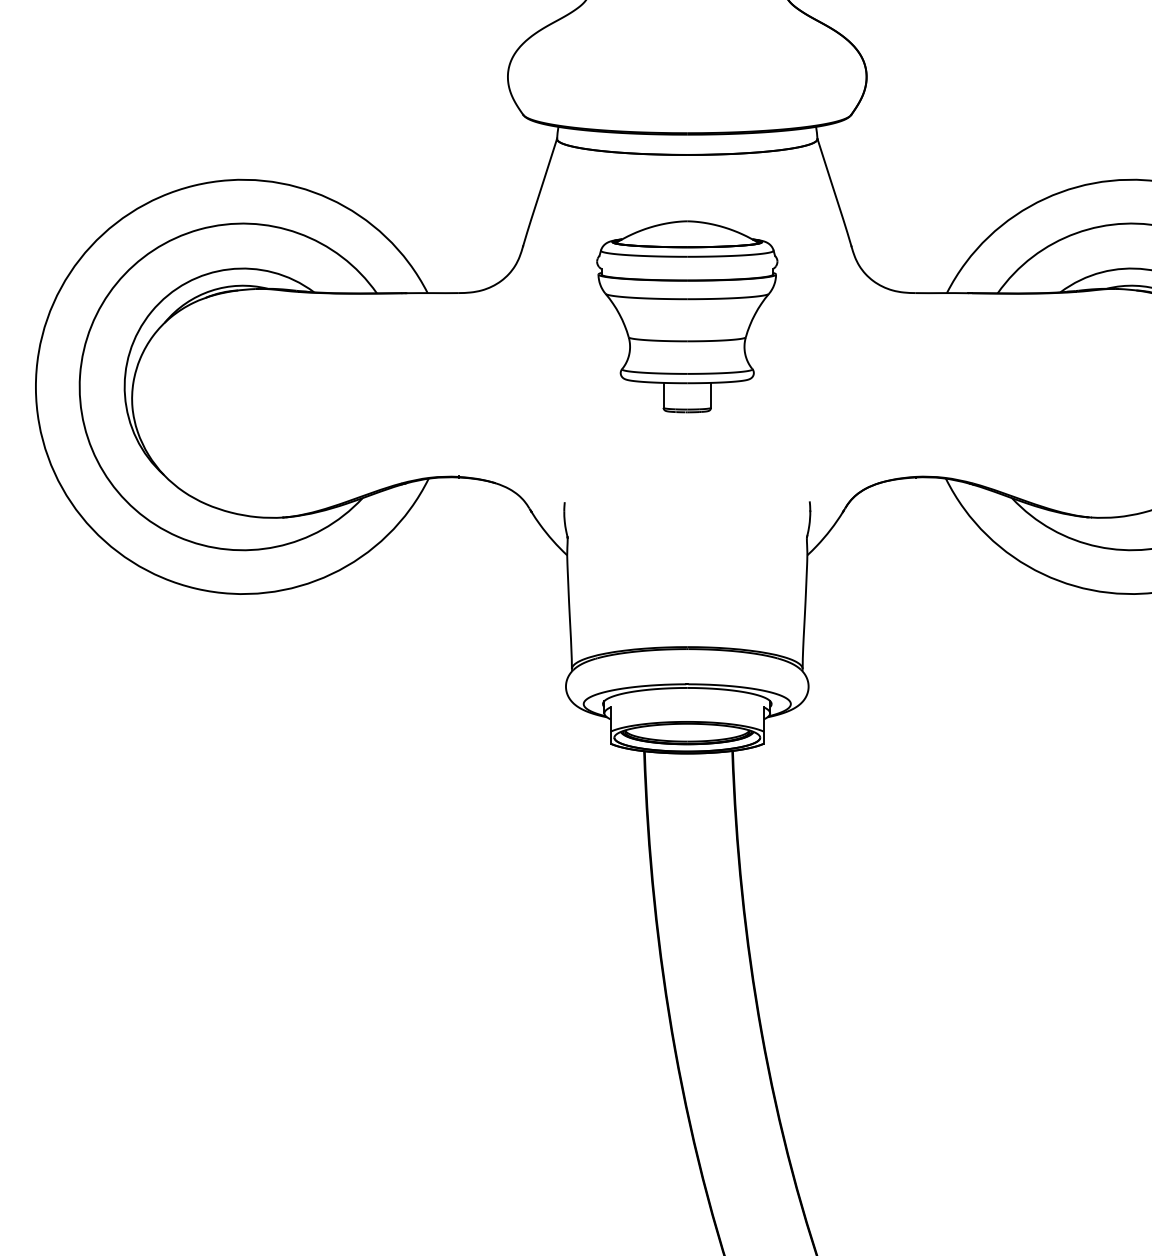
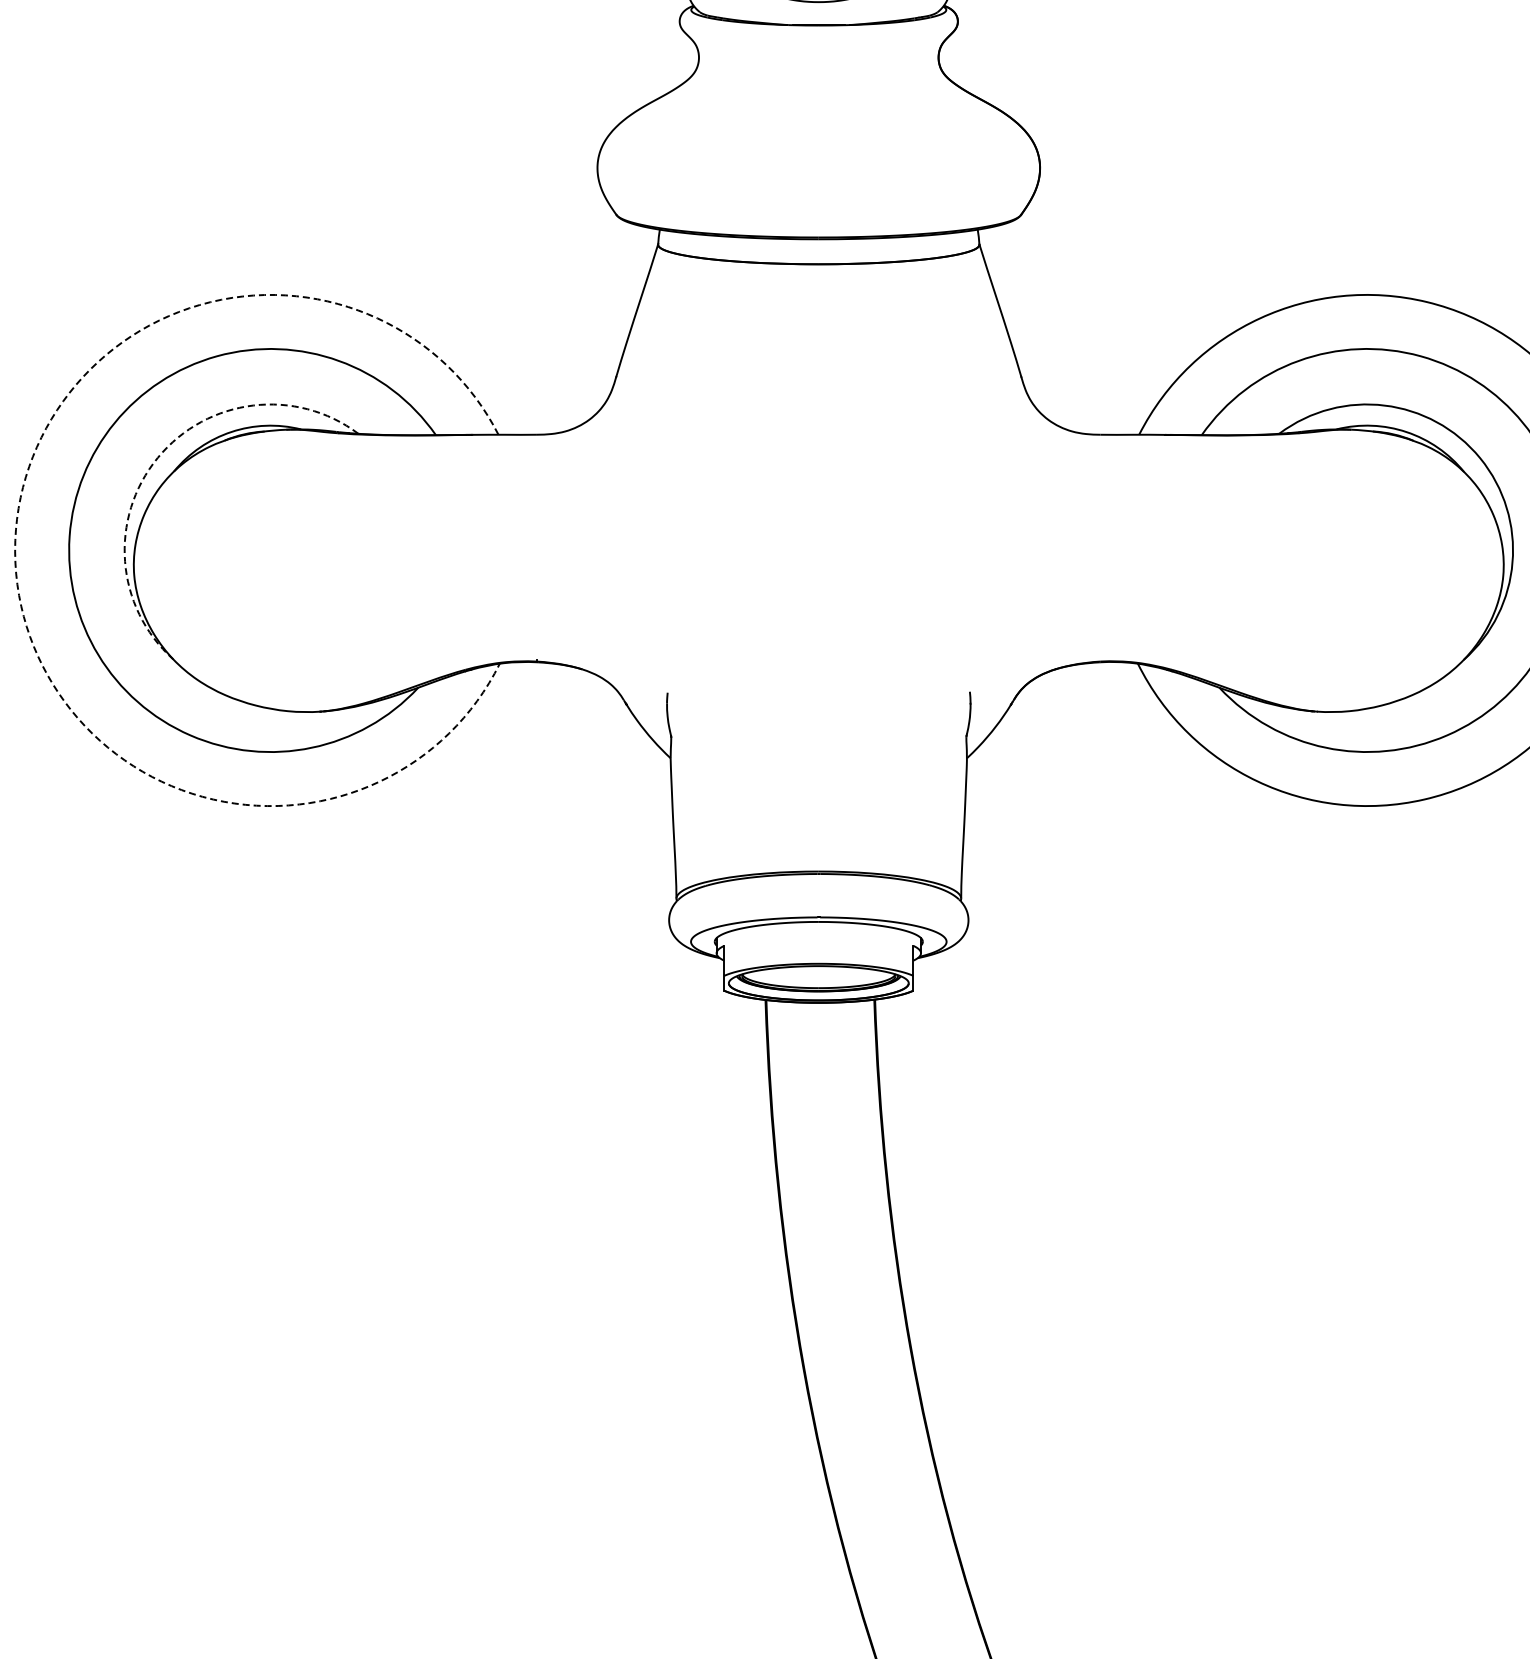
arc: (151, 311) -> (157, 457), solid -> dashed
part: (687, 316) -> (818, 463), removed
arc: (36, 387) -> (15, 551), solid -> dashed

